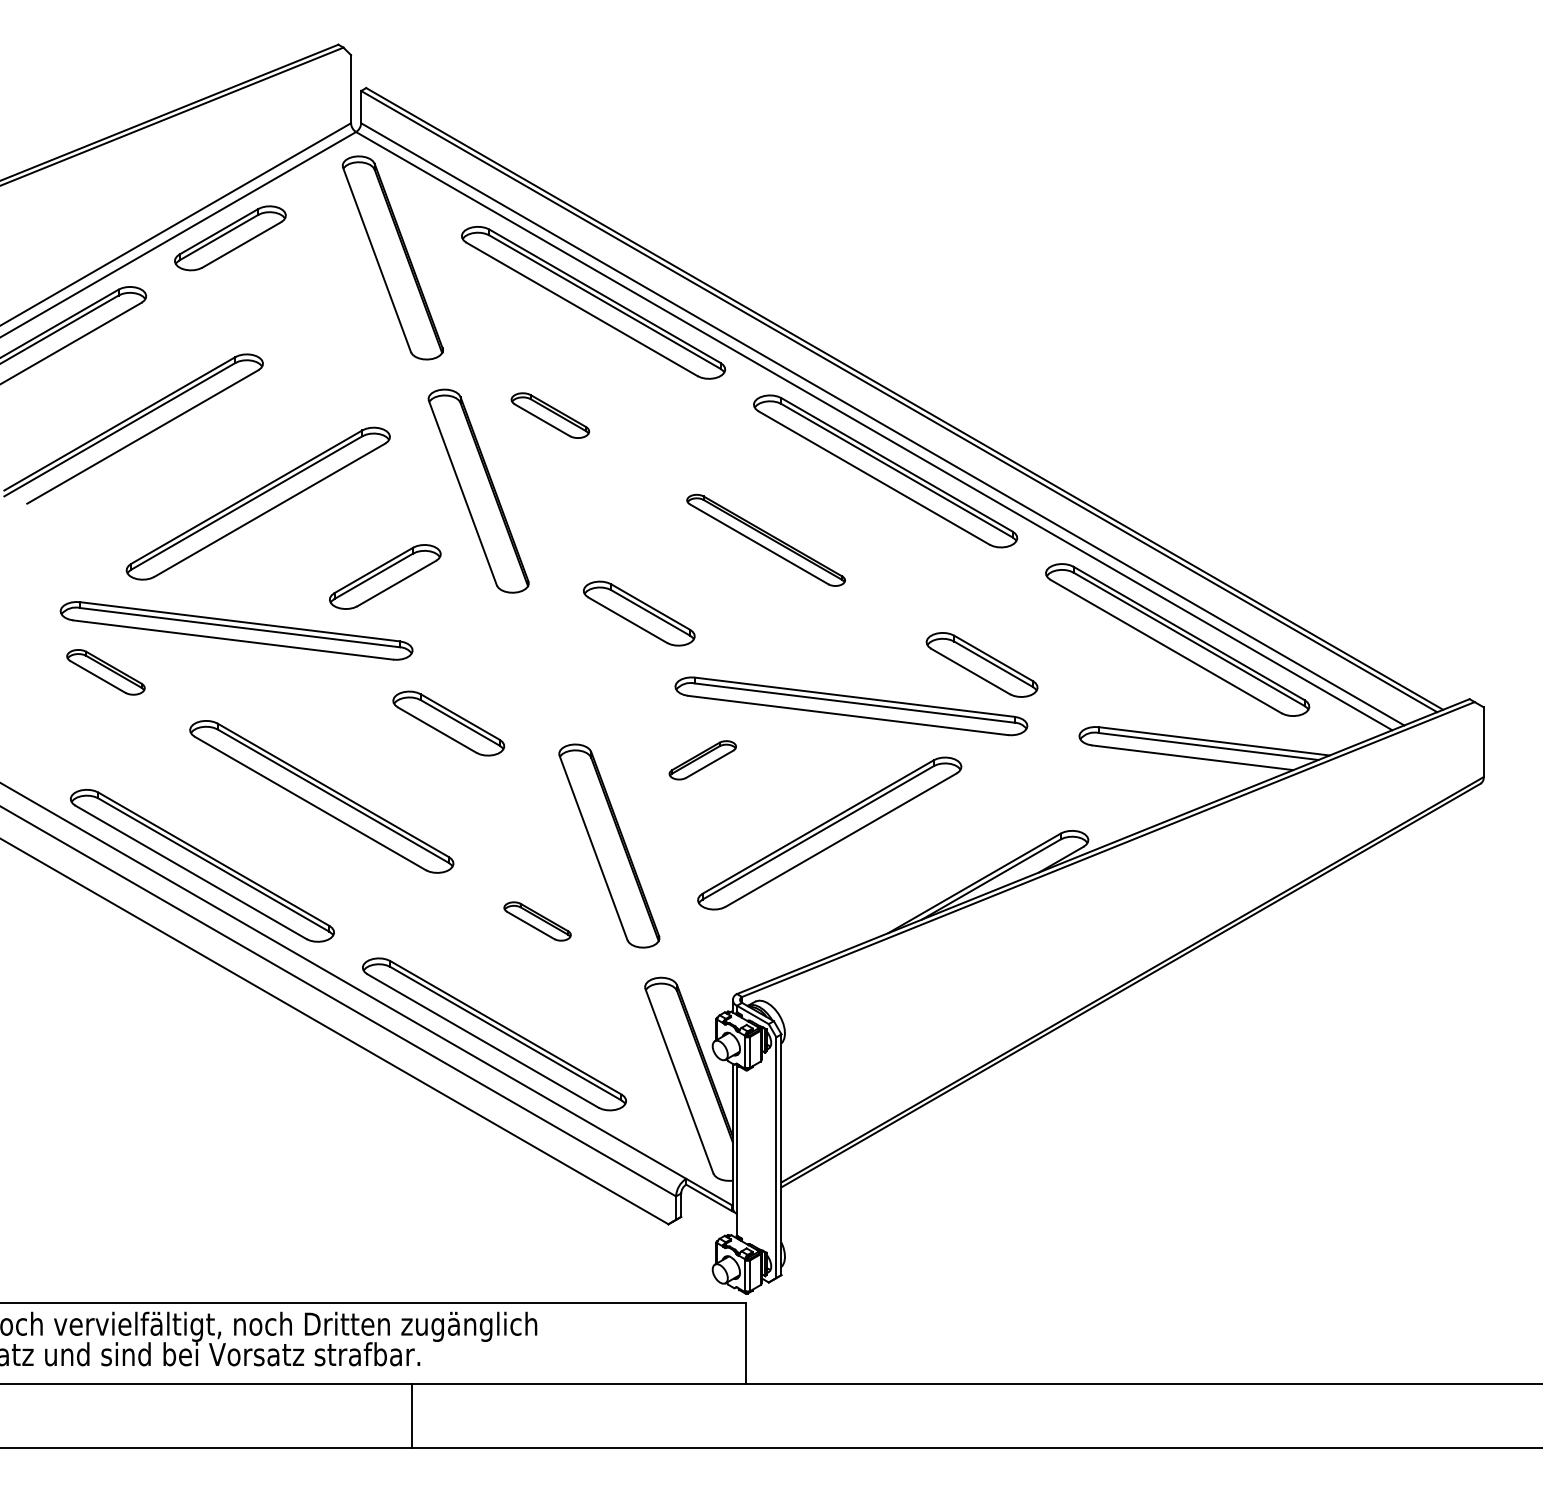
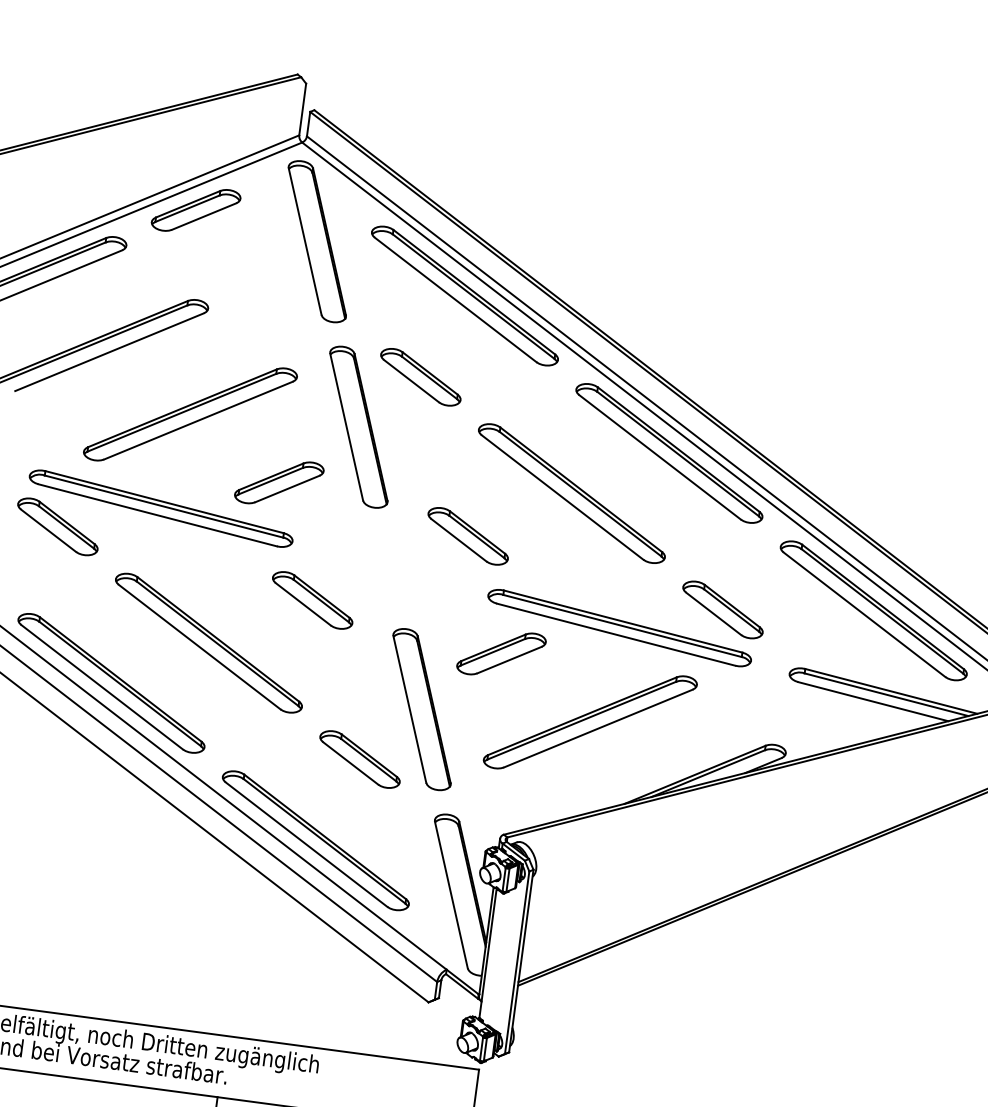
part: (550, 415) -> (420, 377), size x1.43
part: (765, 540) -> (571, 493), size x1.67
part: (105, 672) -> (57, 526), size x1.43
part: (702, 760) -> (501, 654), size x1.67
part: (537, 921) -> (359, 759), size x1.67

